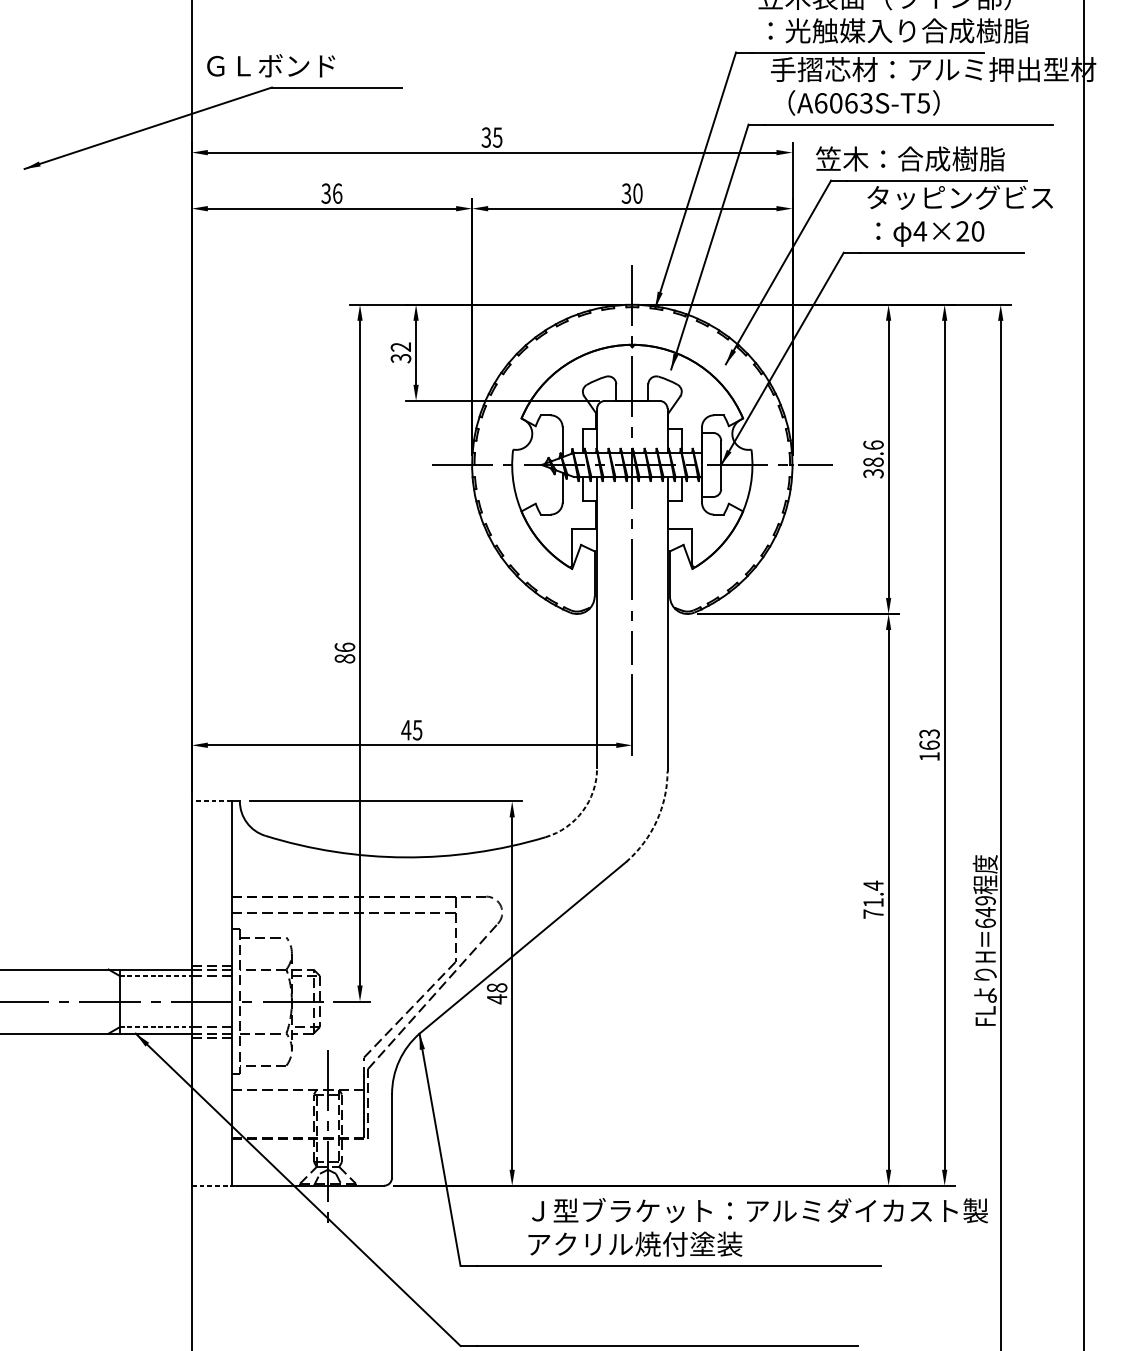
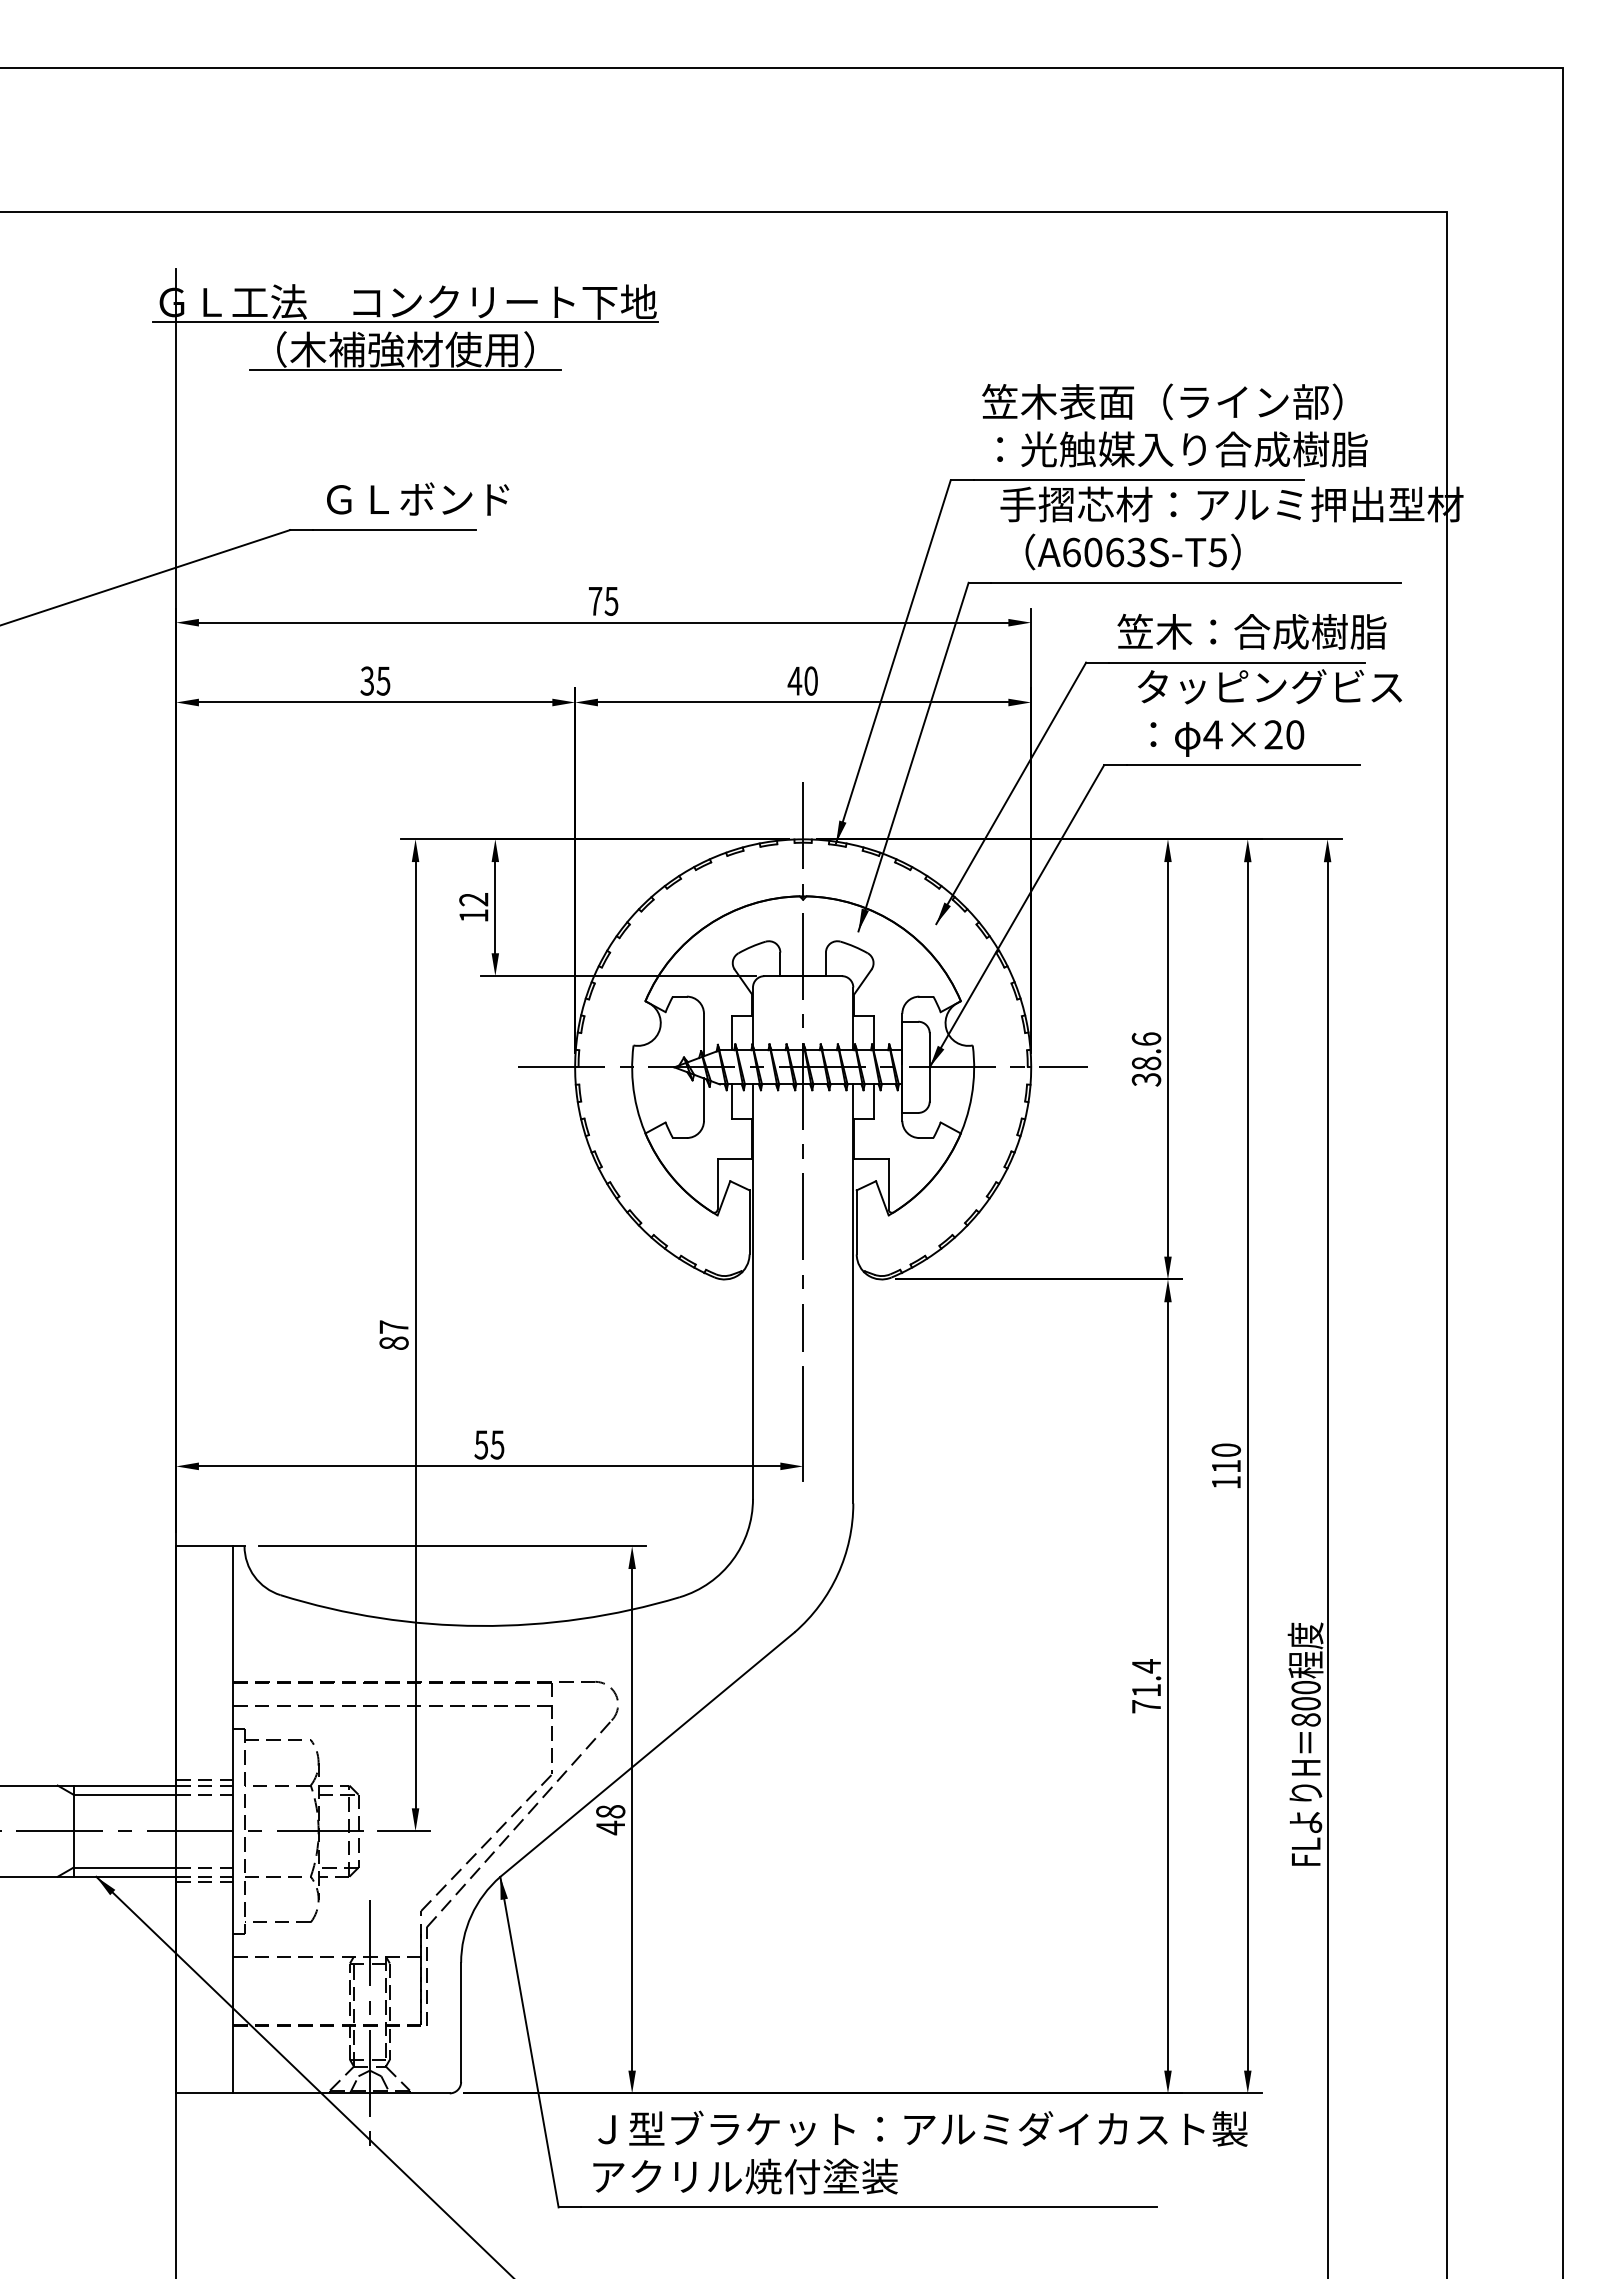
text: (271, 65) -> (418, 498), moved
text: (486, 137) -> (595, 600), 35 -> 75
text: (910, 158) -> (1251, 631), moved
text: (337, 193) -> (383, 680), 36 -> 35
text: (626, 193) -> (794, 680), 30 -> 40
text: (400, 358) -> (473, 915), 32 -> 12
text: (344, 647) -> (393, 1326), 86 -> 87
text: (406, 729) -> (481, 1444), 45 -> 55
text: (929, 739) -> (1225, 1457), 163 -> 110
line: (211, 801) -> (204, 1546), dashed -> solid
arc: (582, 811) -> (732, 1560), dashed -> solid
arc: (656, 821) -> (837, 1574), dashed -> solid
text: (985, 911) -> (1305, 1703), 649 -> 800
line: (156, 975) -> (125, 1794), dashed -> solid
line: (156, 1027) -> (125, 1867), dashed -> solid
line: (211, 1185) -> (204, 2093), dashed -> solid
text: (758, 1227) -> (920, 2152), moved

